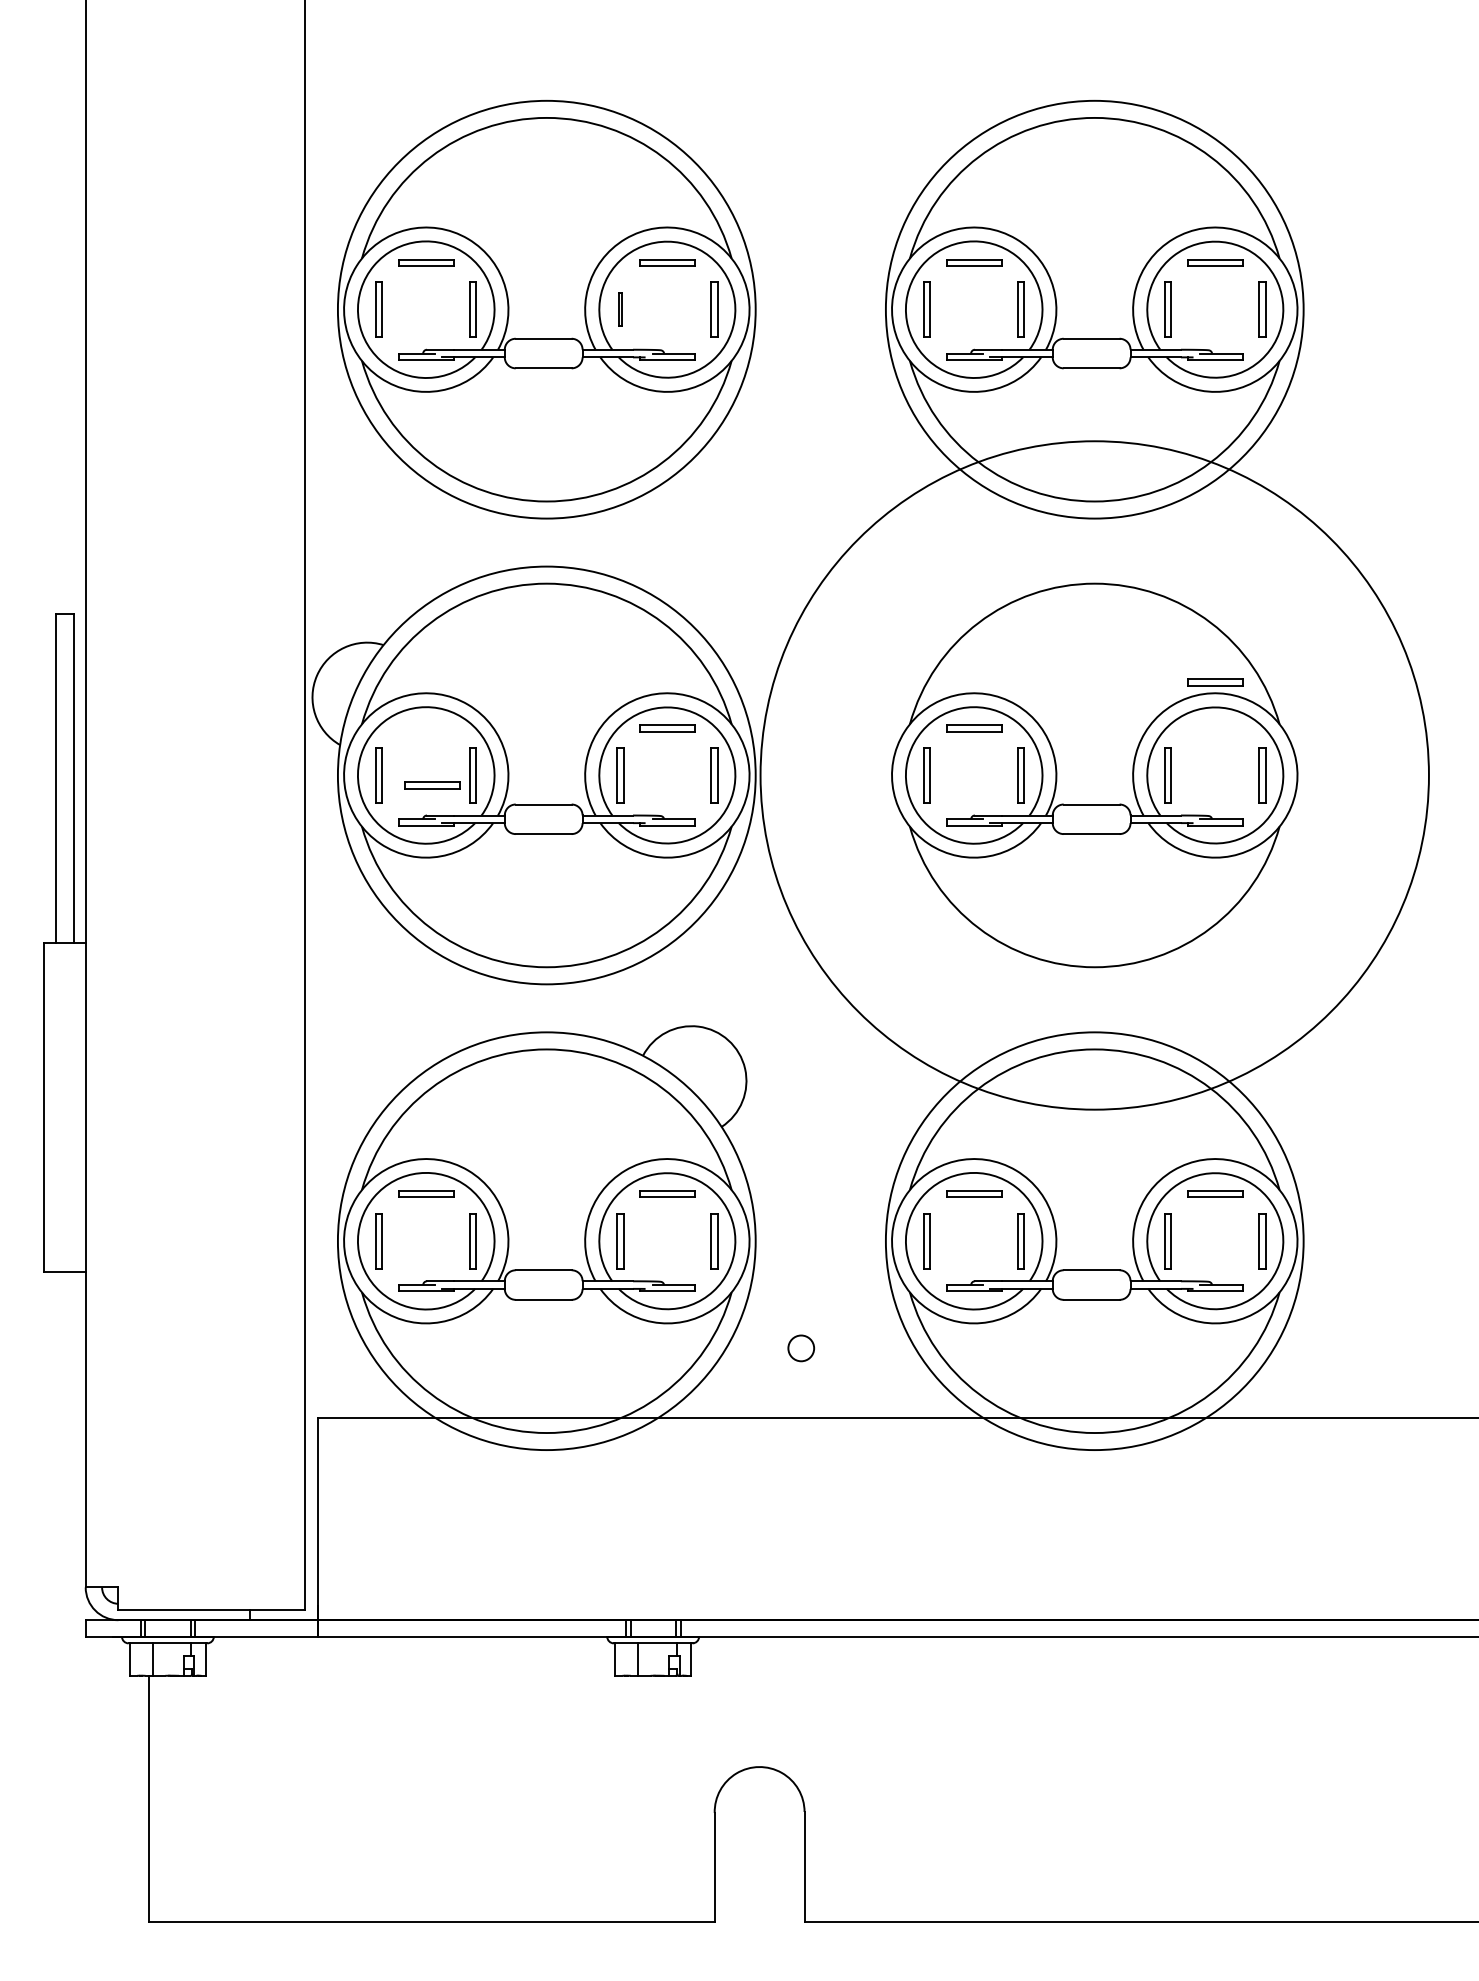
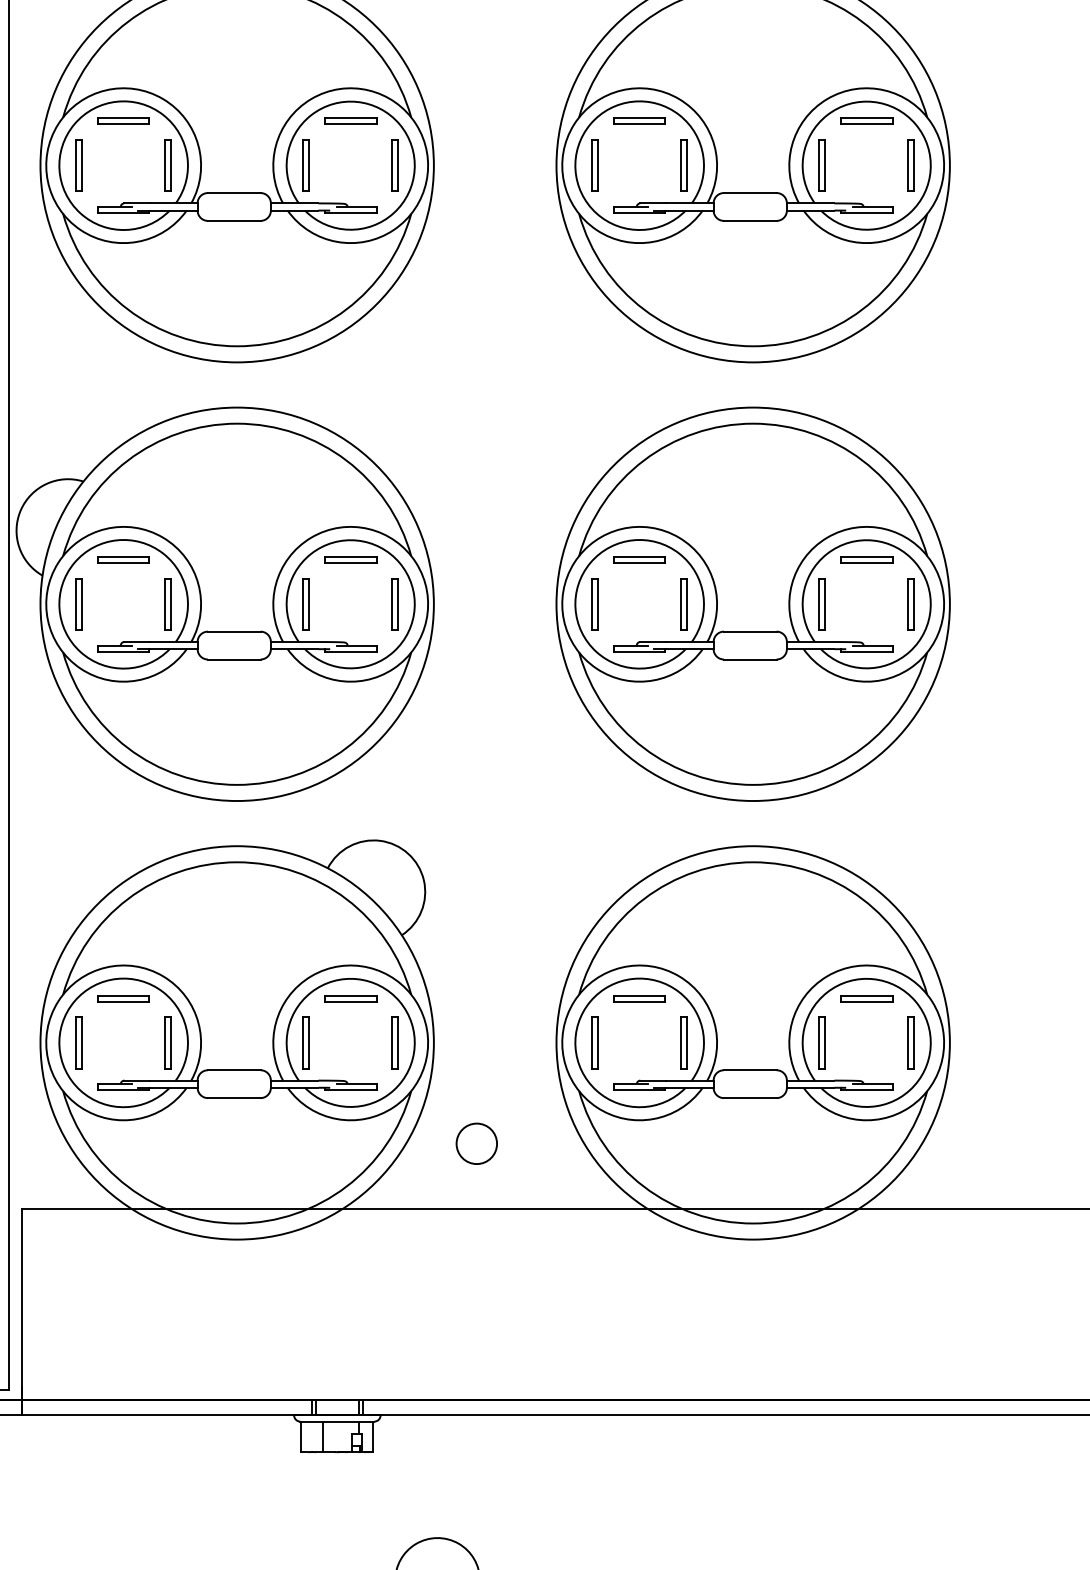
part: (620, 309) -> (306, 165), size x1.67
part: (1215, 682) -> (866, 560), moved
circle: (1094, 775) -> (752, 604), size x0.62
part: (432, 785) -> (123, 560), moved
circle: (800, 1347) -> (476, 1142), size x1.67

